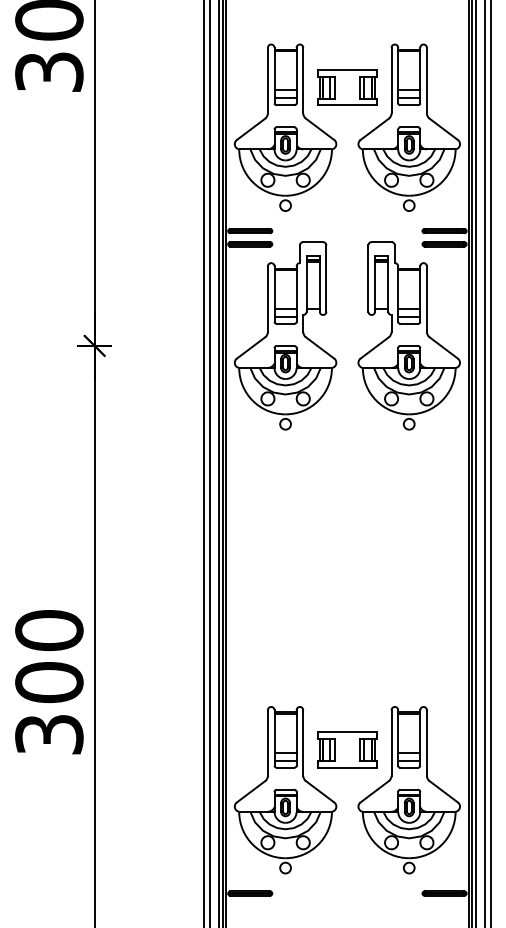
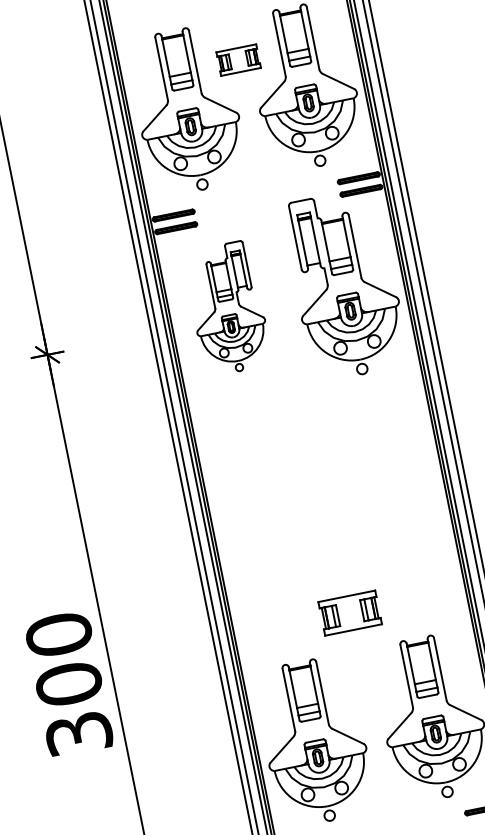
part: (347, 87) -> (238, 60), size x0.7
part: (285, 335) -> (227, 308), size x0.7
part: (347, 749) -> (350, 612), moved

